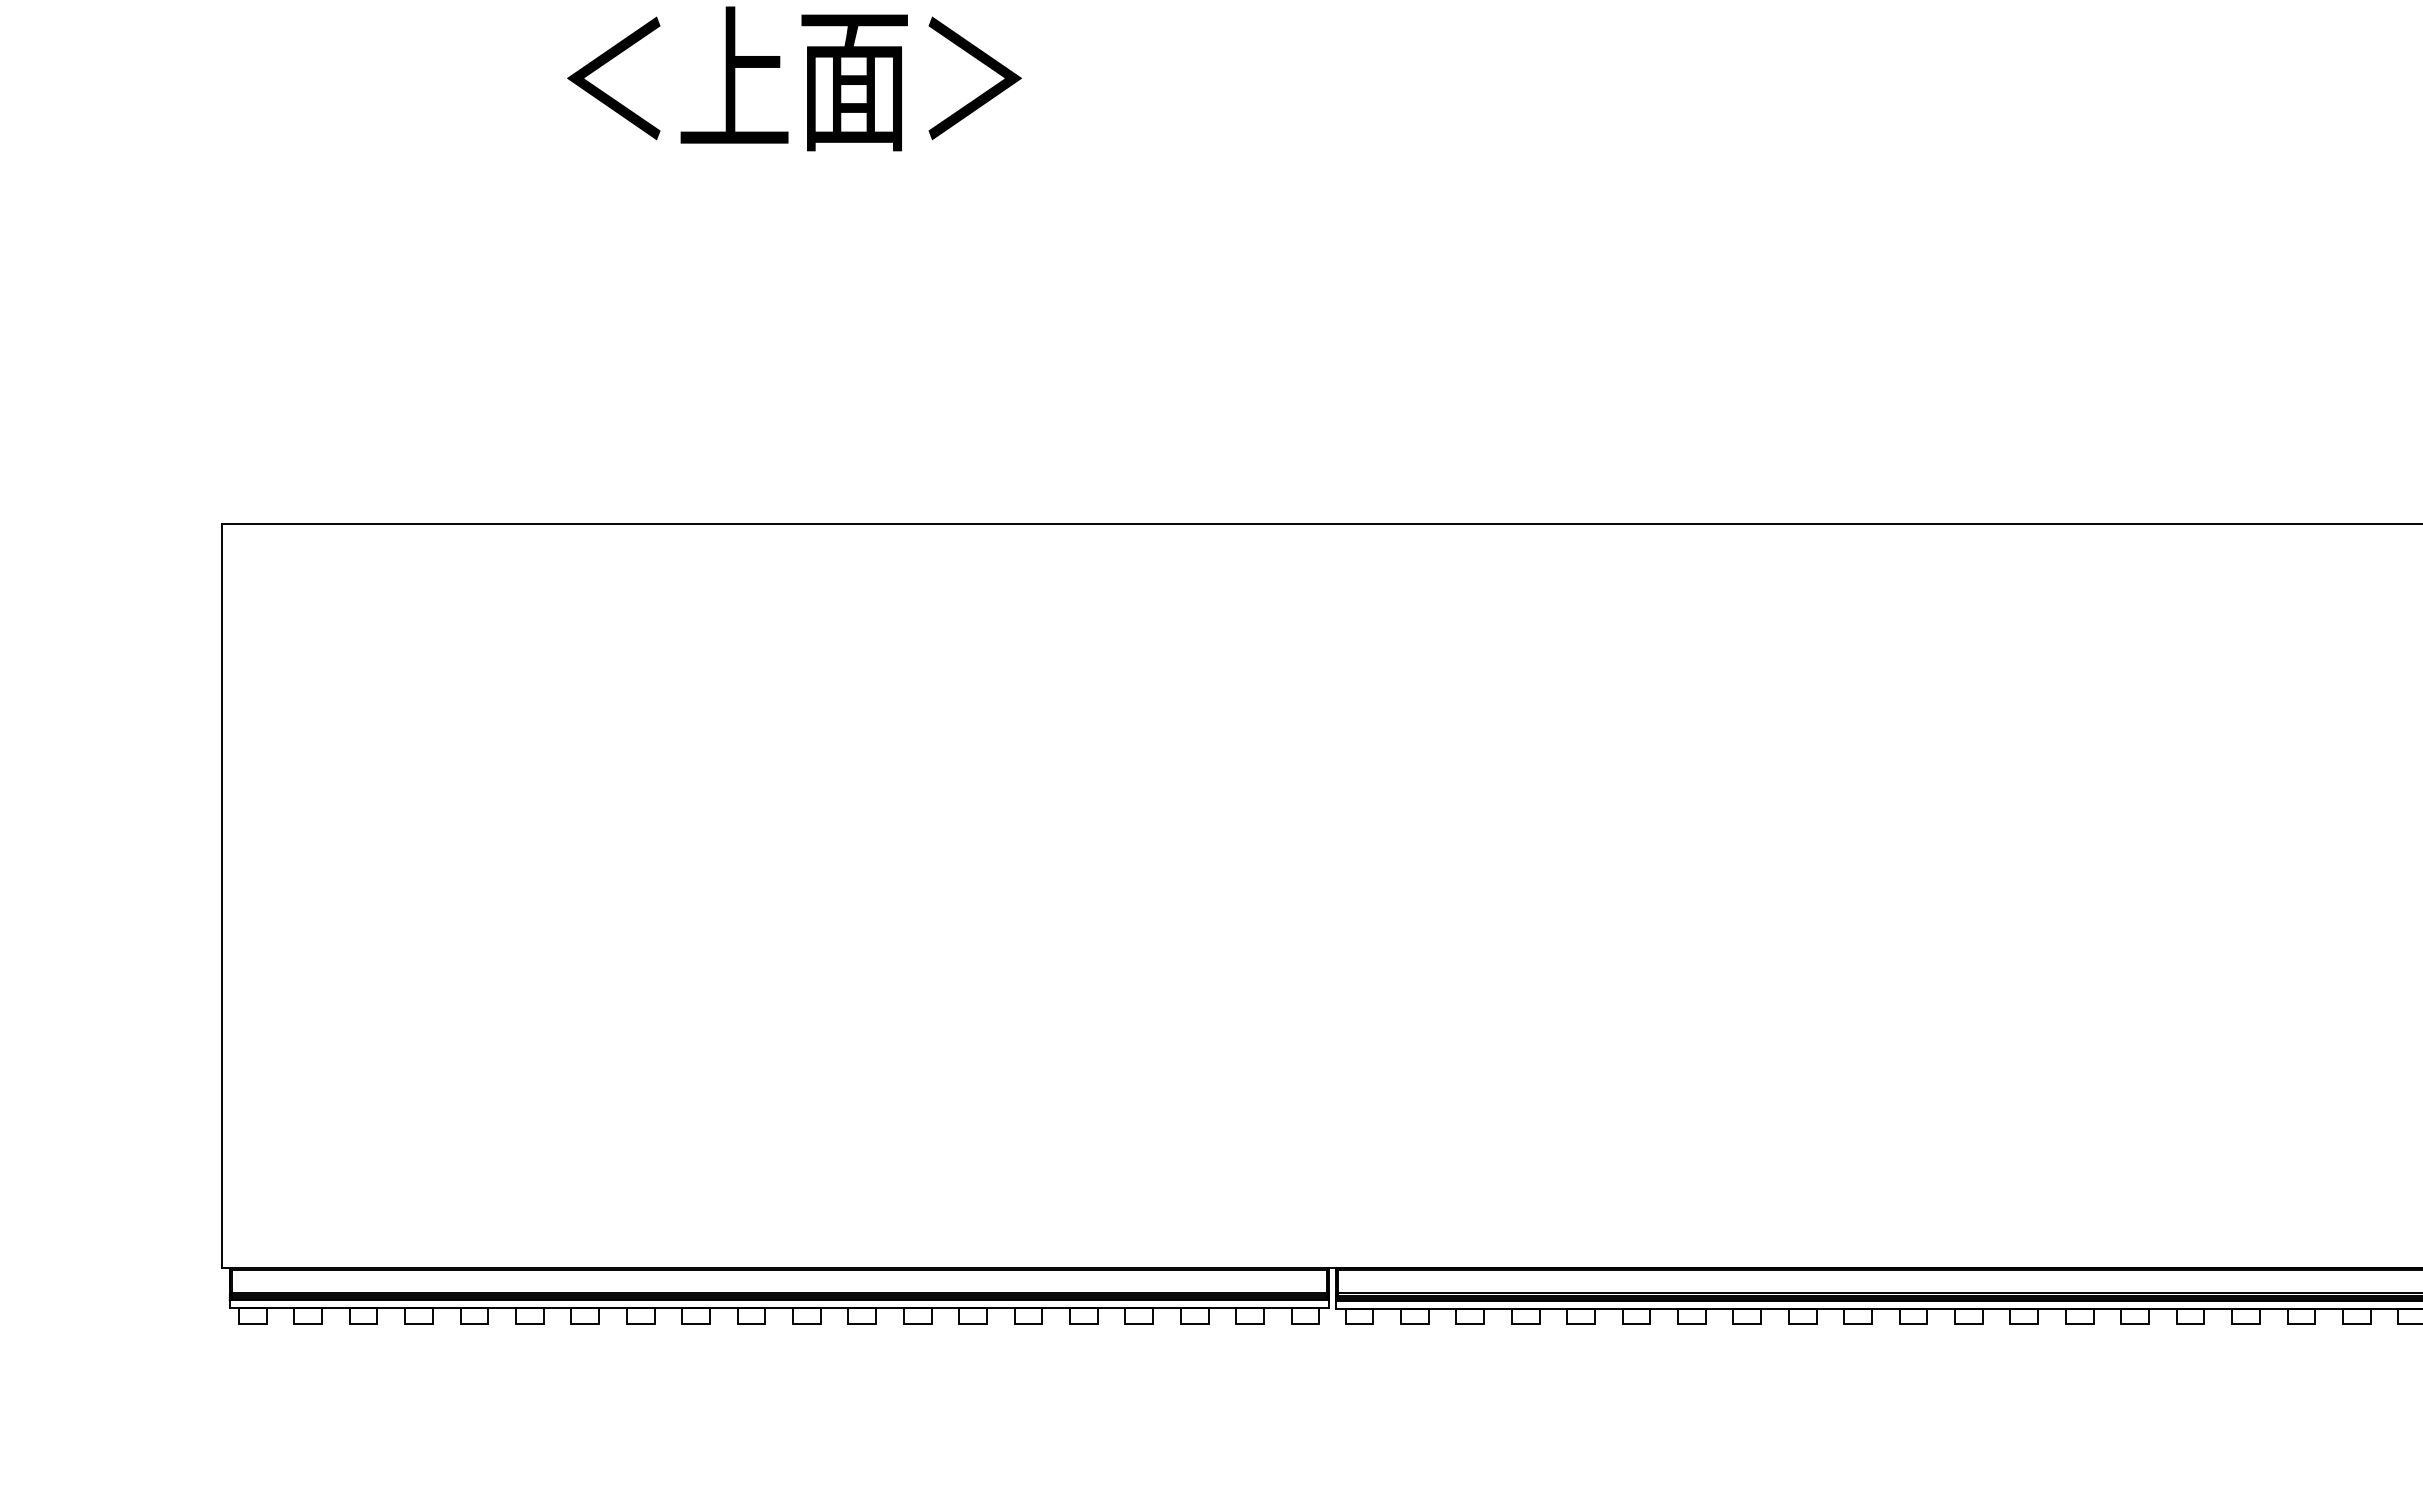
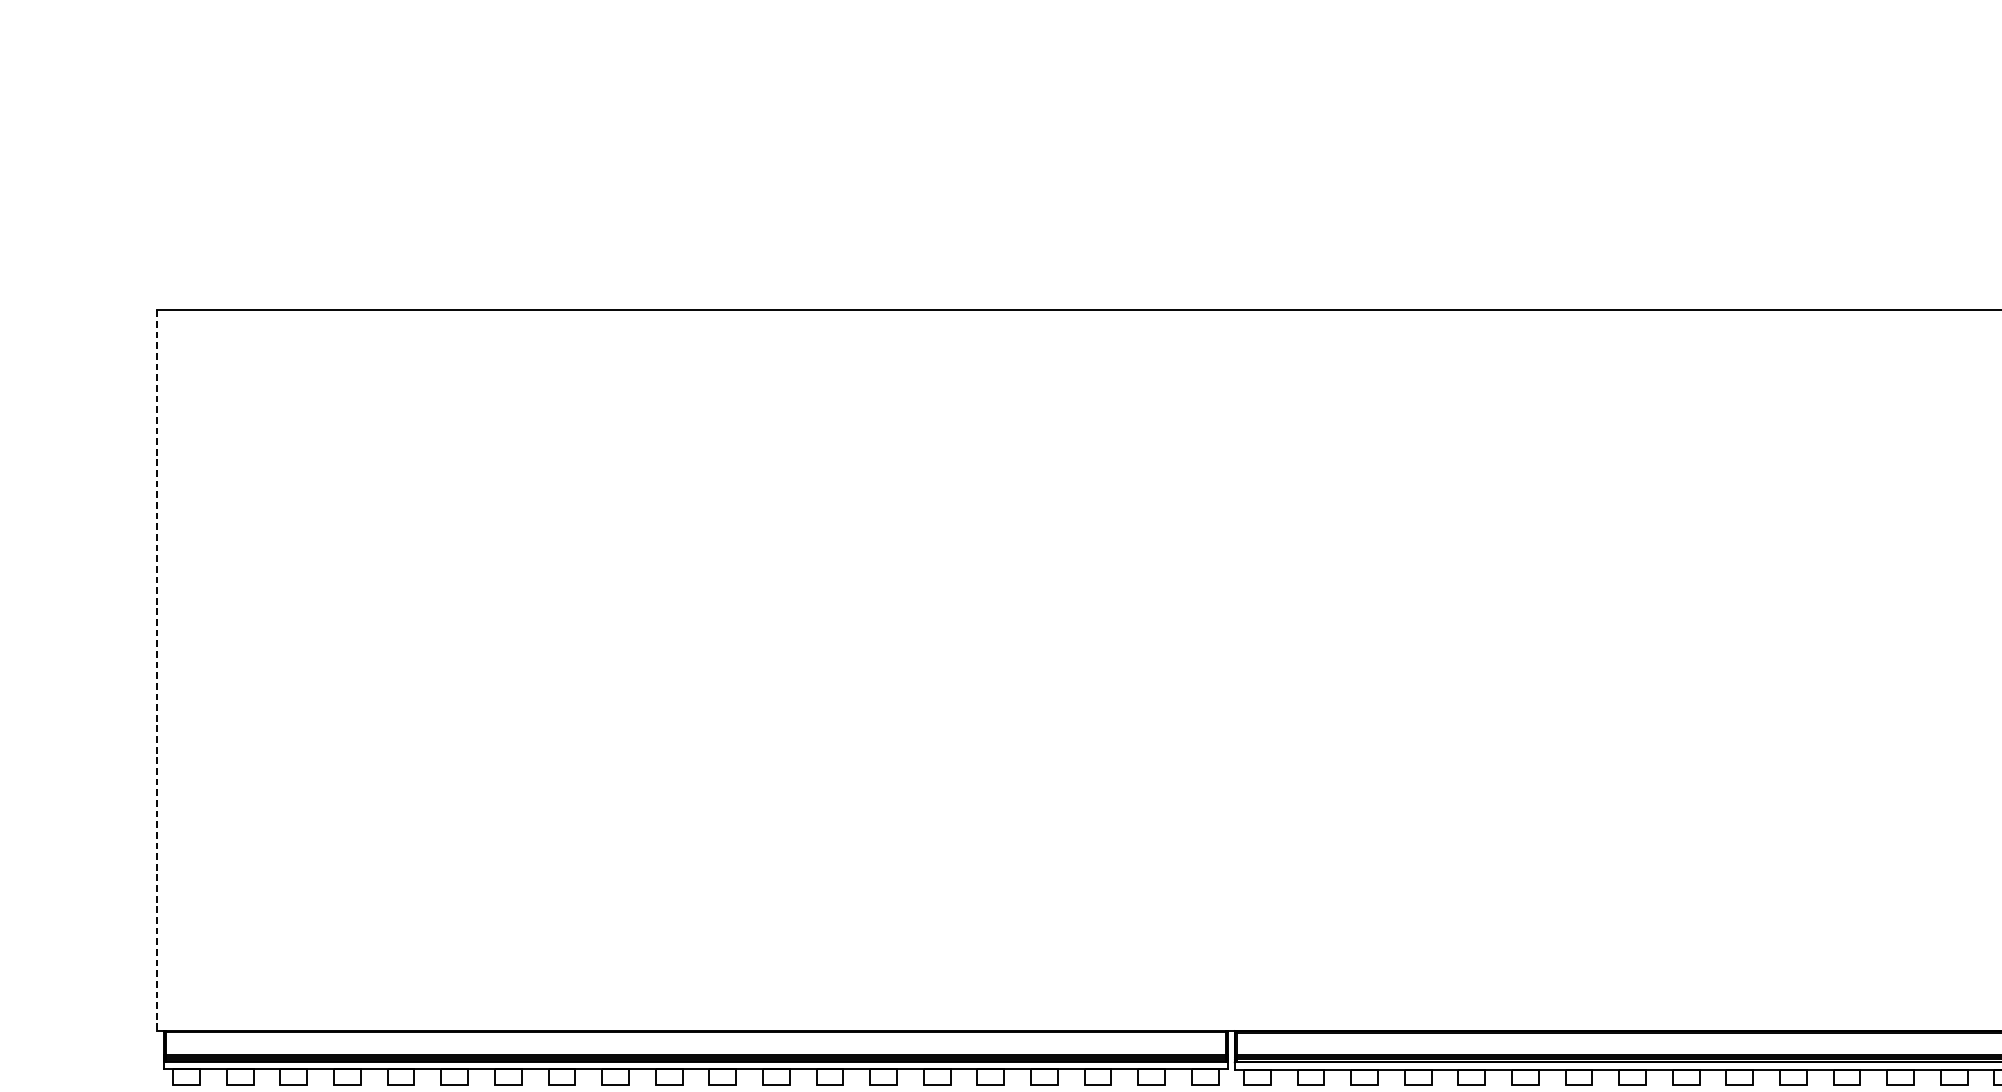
line: (222, 896) -> (157, 671), solid -> dashed

